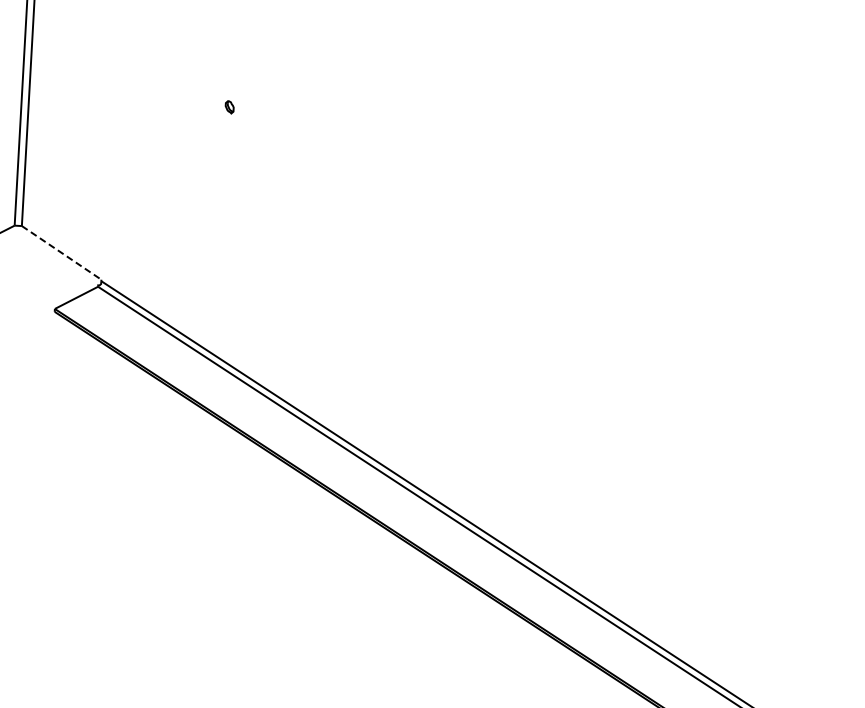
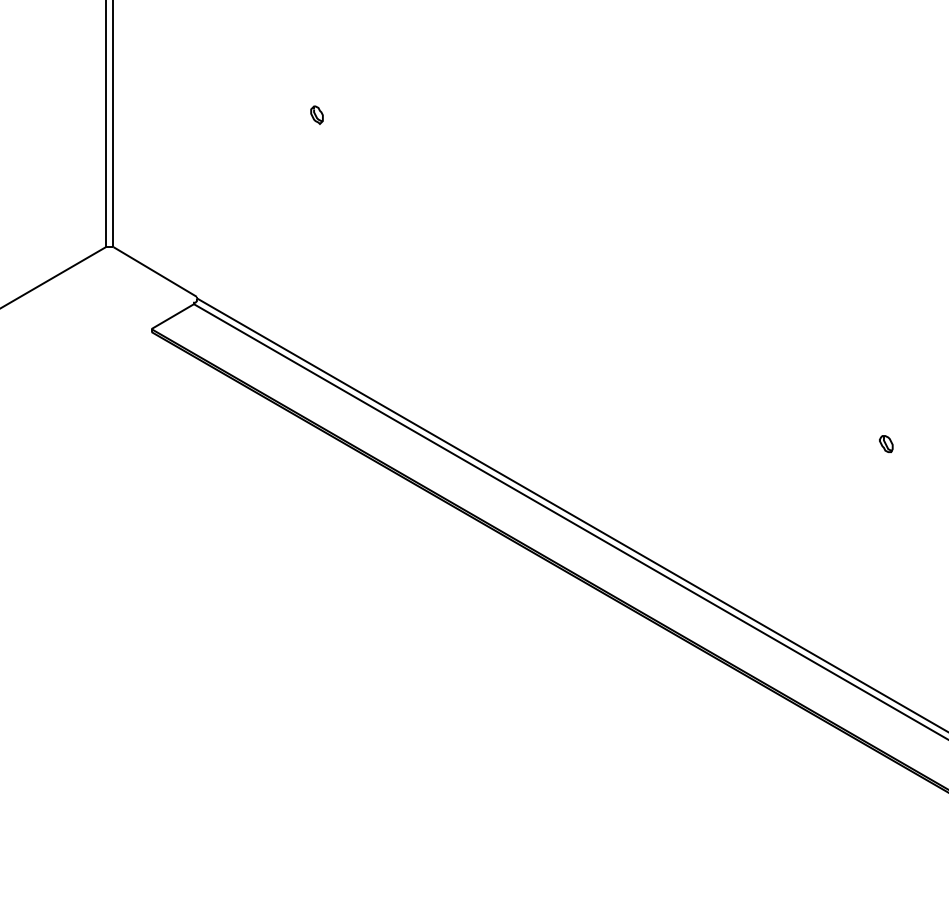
part: (229, 106) -> (316, 114), size x1.43
line: (61, 252) -> (155, 271), dashed -> solid
part: (772, 462) -> (886, 443), added

